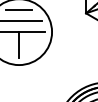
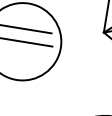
line: (18, 10) -> (26, 16), removed
line: (19, 44) -> (20, 56), removed

